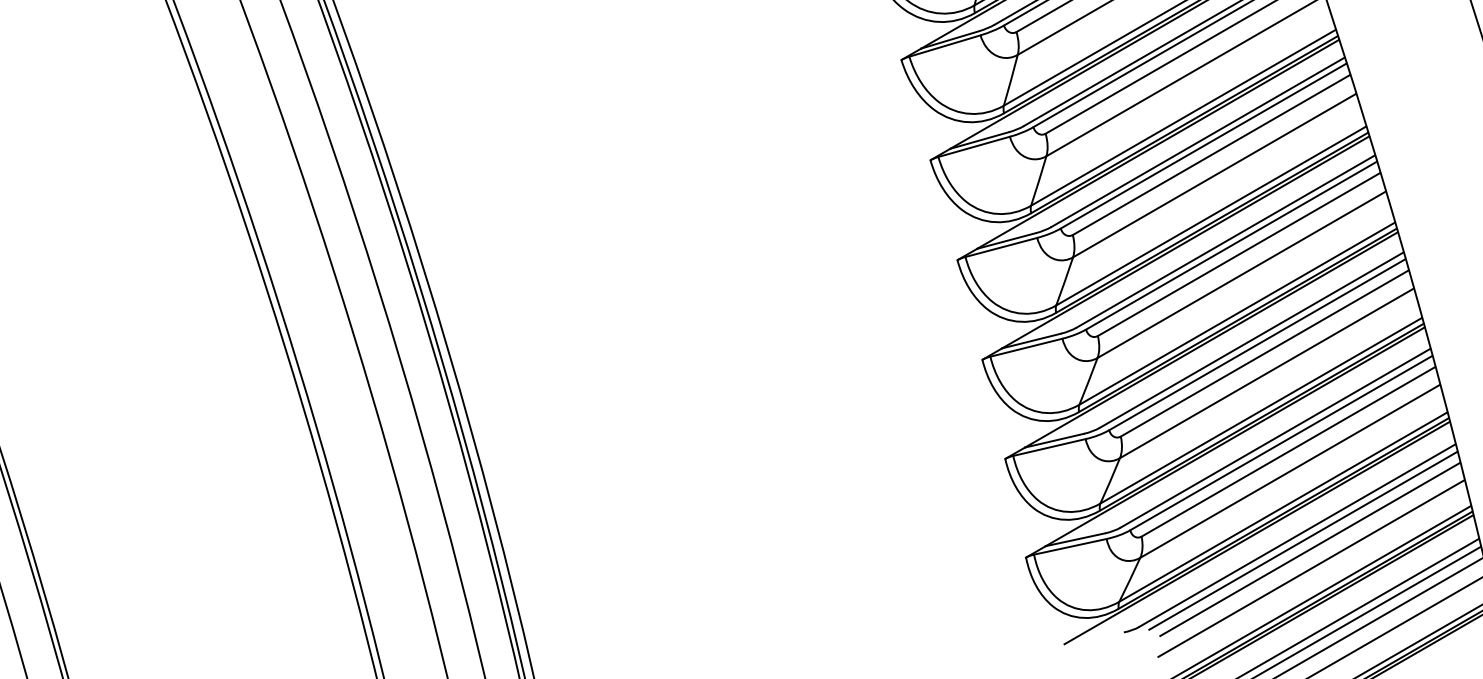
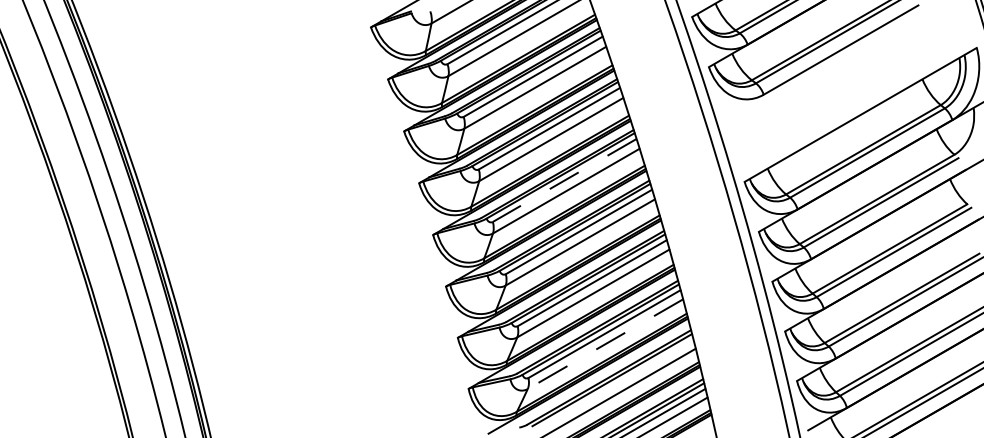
line: (1211, 154) -> (564, 180), solid -> dashed
line: (1290, 471) -> (605, 344), solid -> dashed
line: (1309, 549) -> (615, 384), removed

